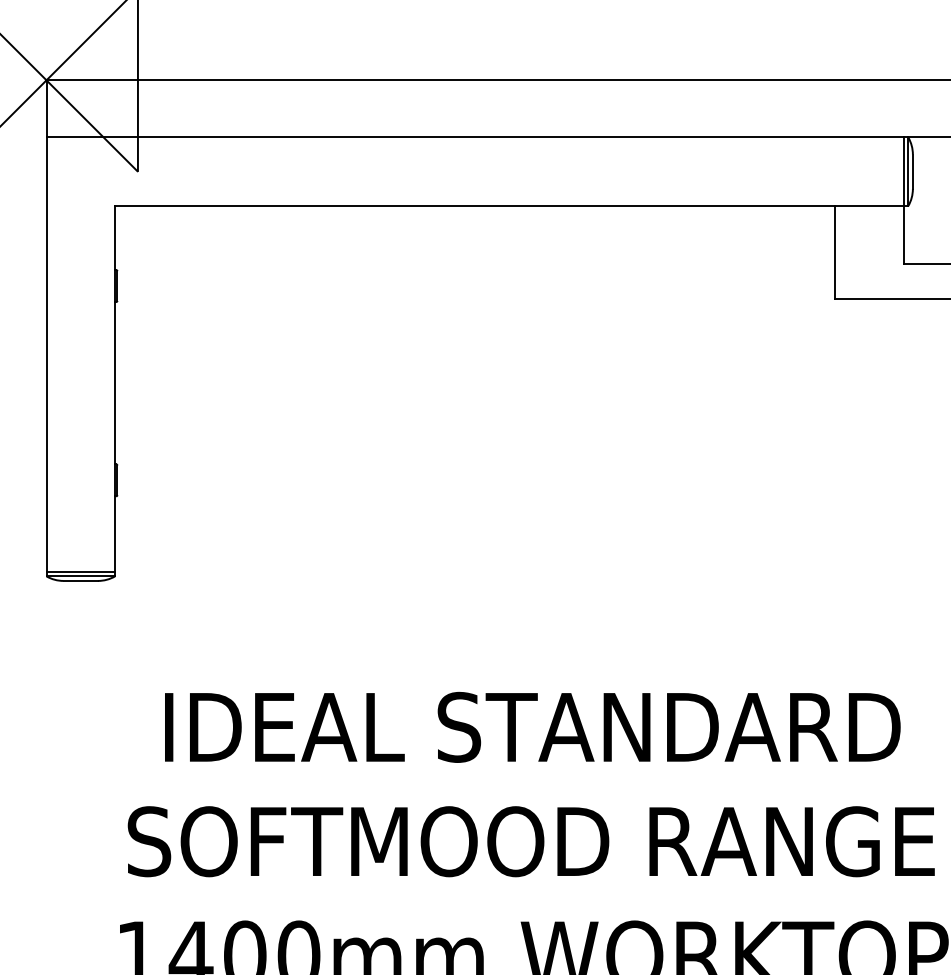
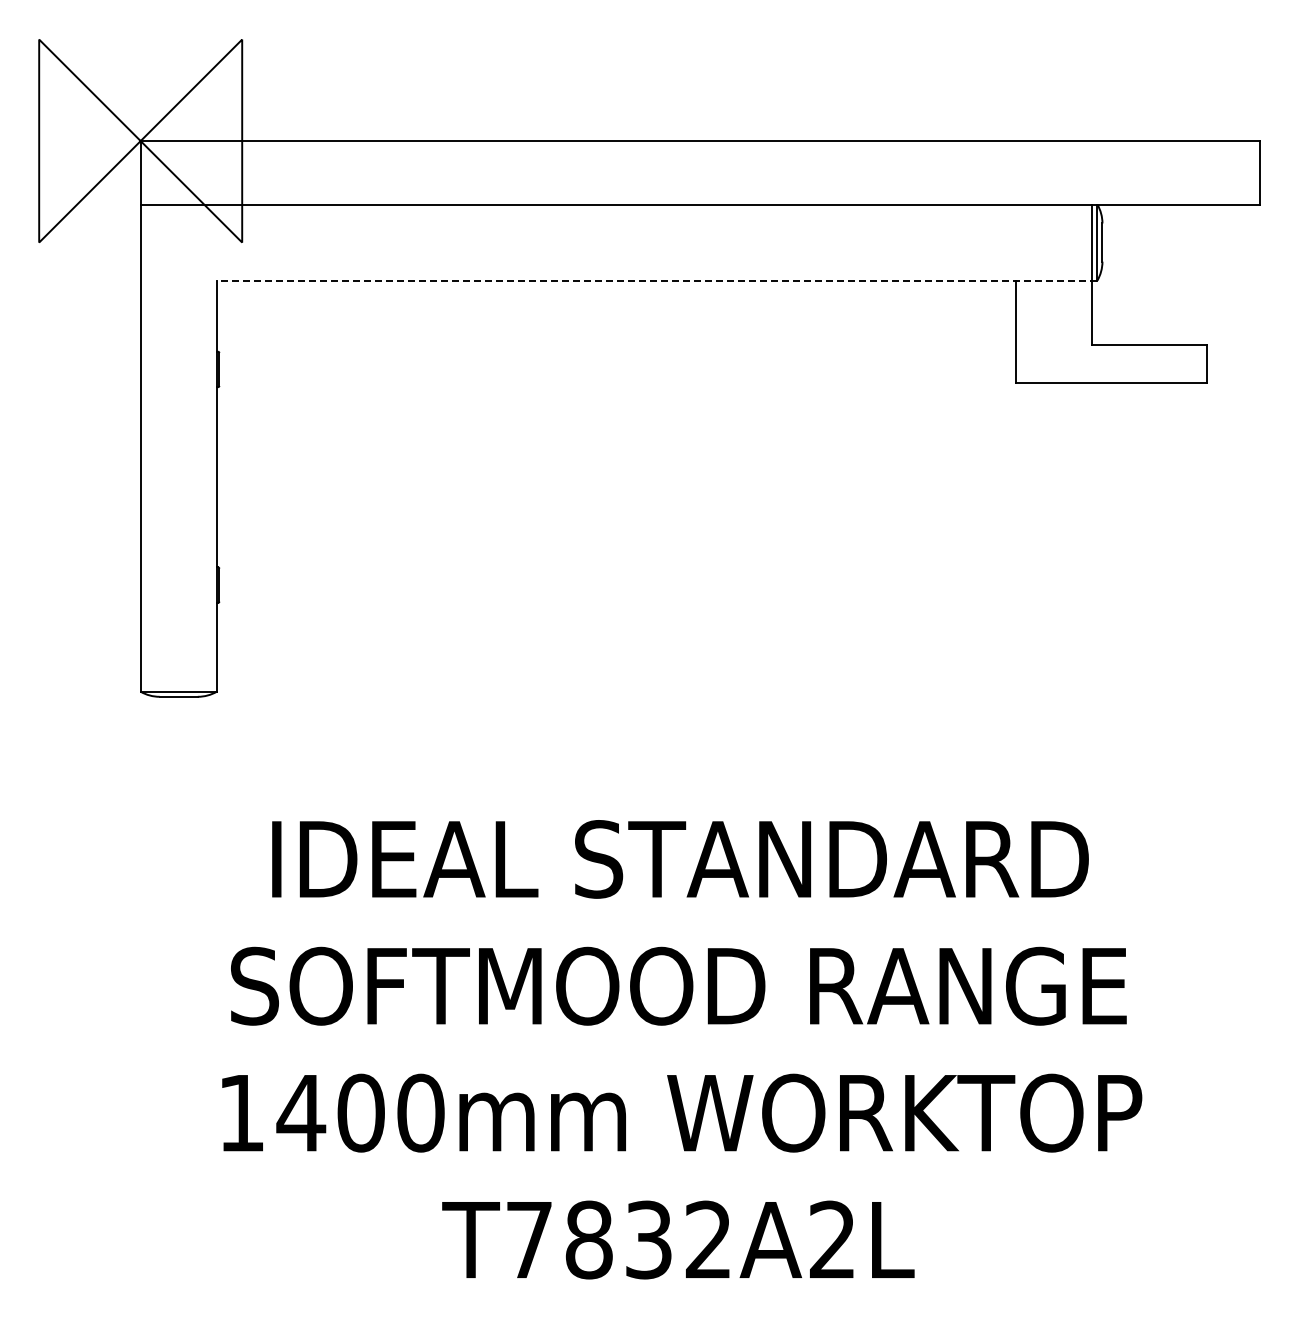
line: (511, 205) -> (656, 280), solid -> dashed
line: (80, 571) -> (178, 686), removed

